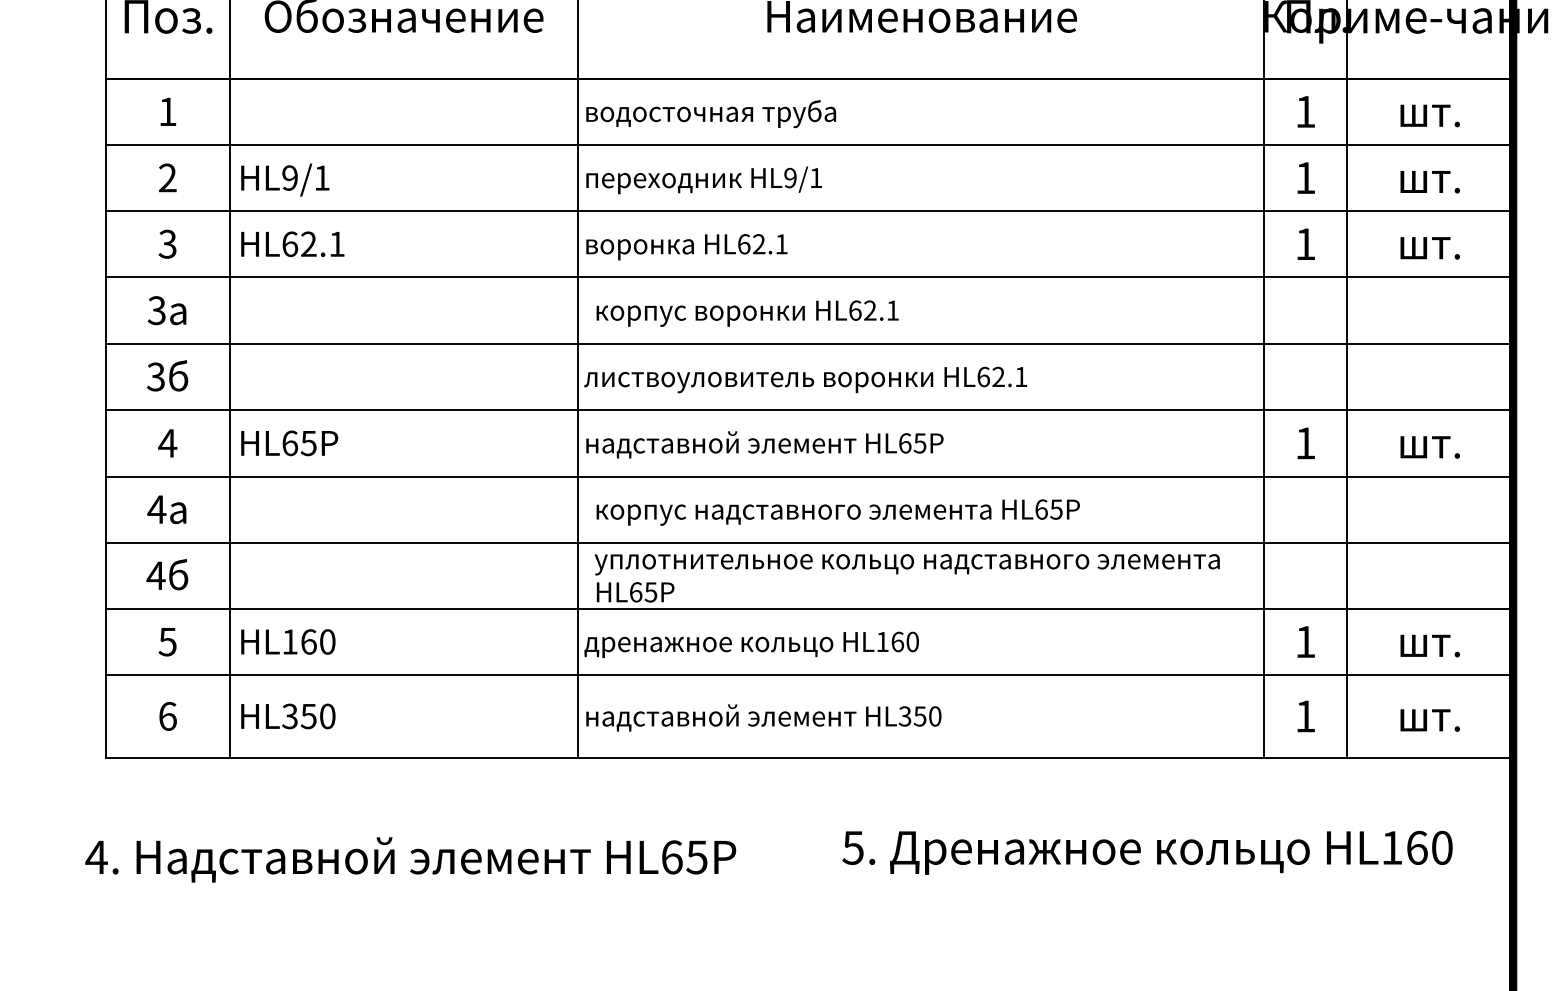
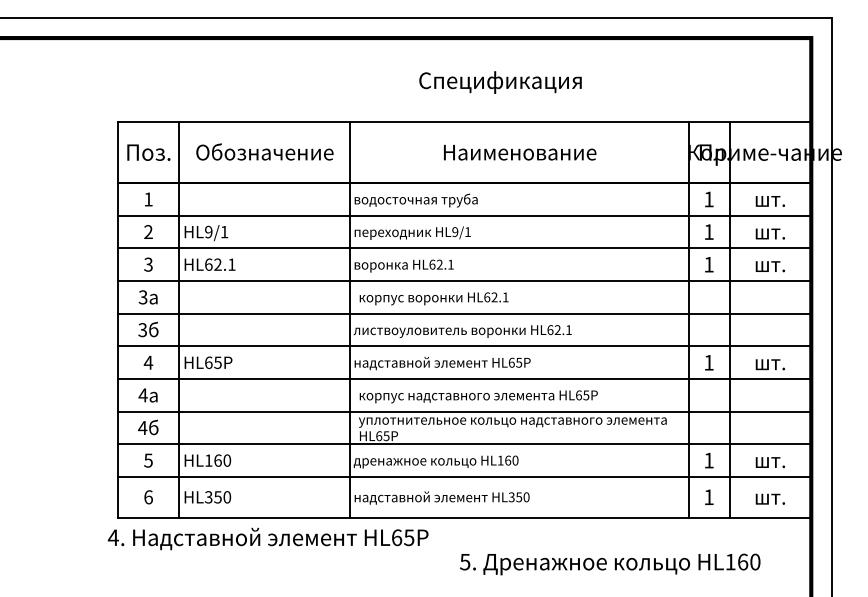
text: (1148, 852) -> (610, 564), moved
text: (409, 858) -> (267, 538), moved

